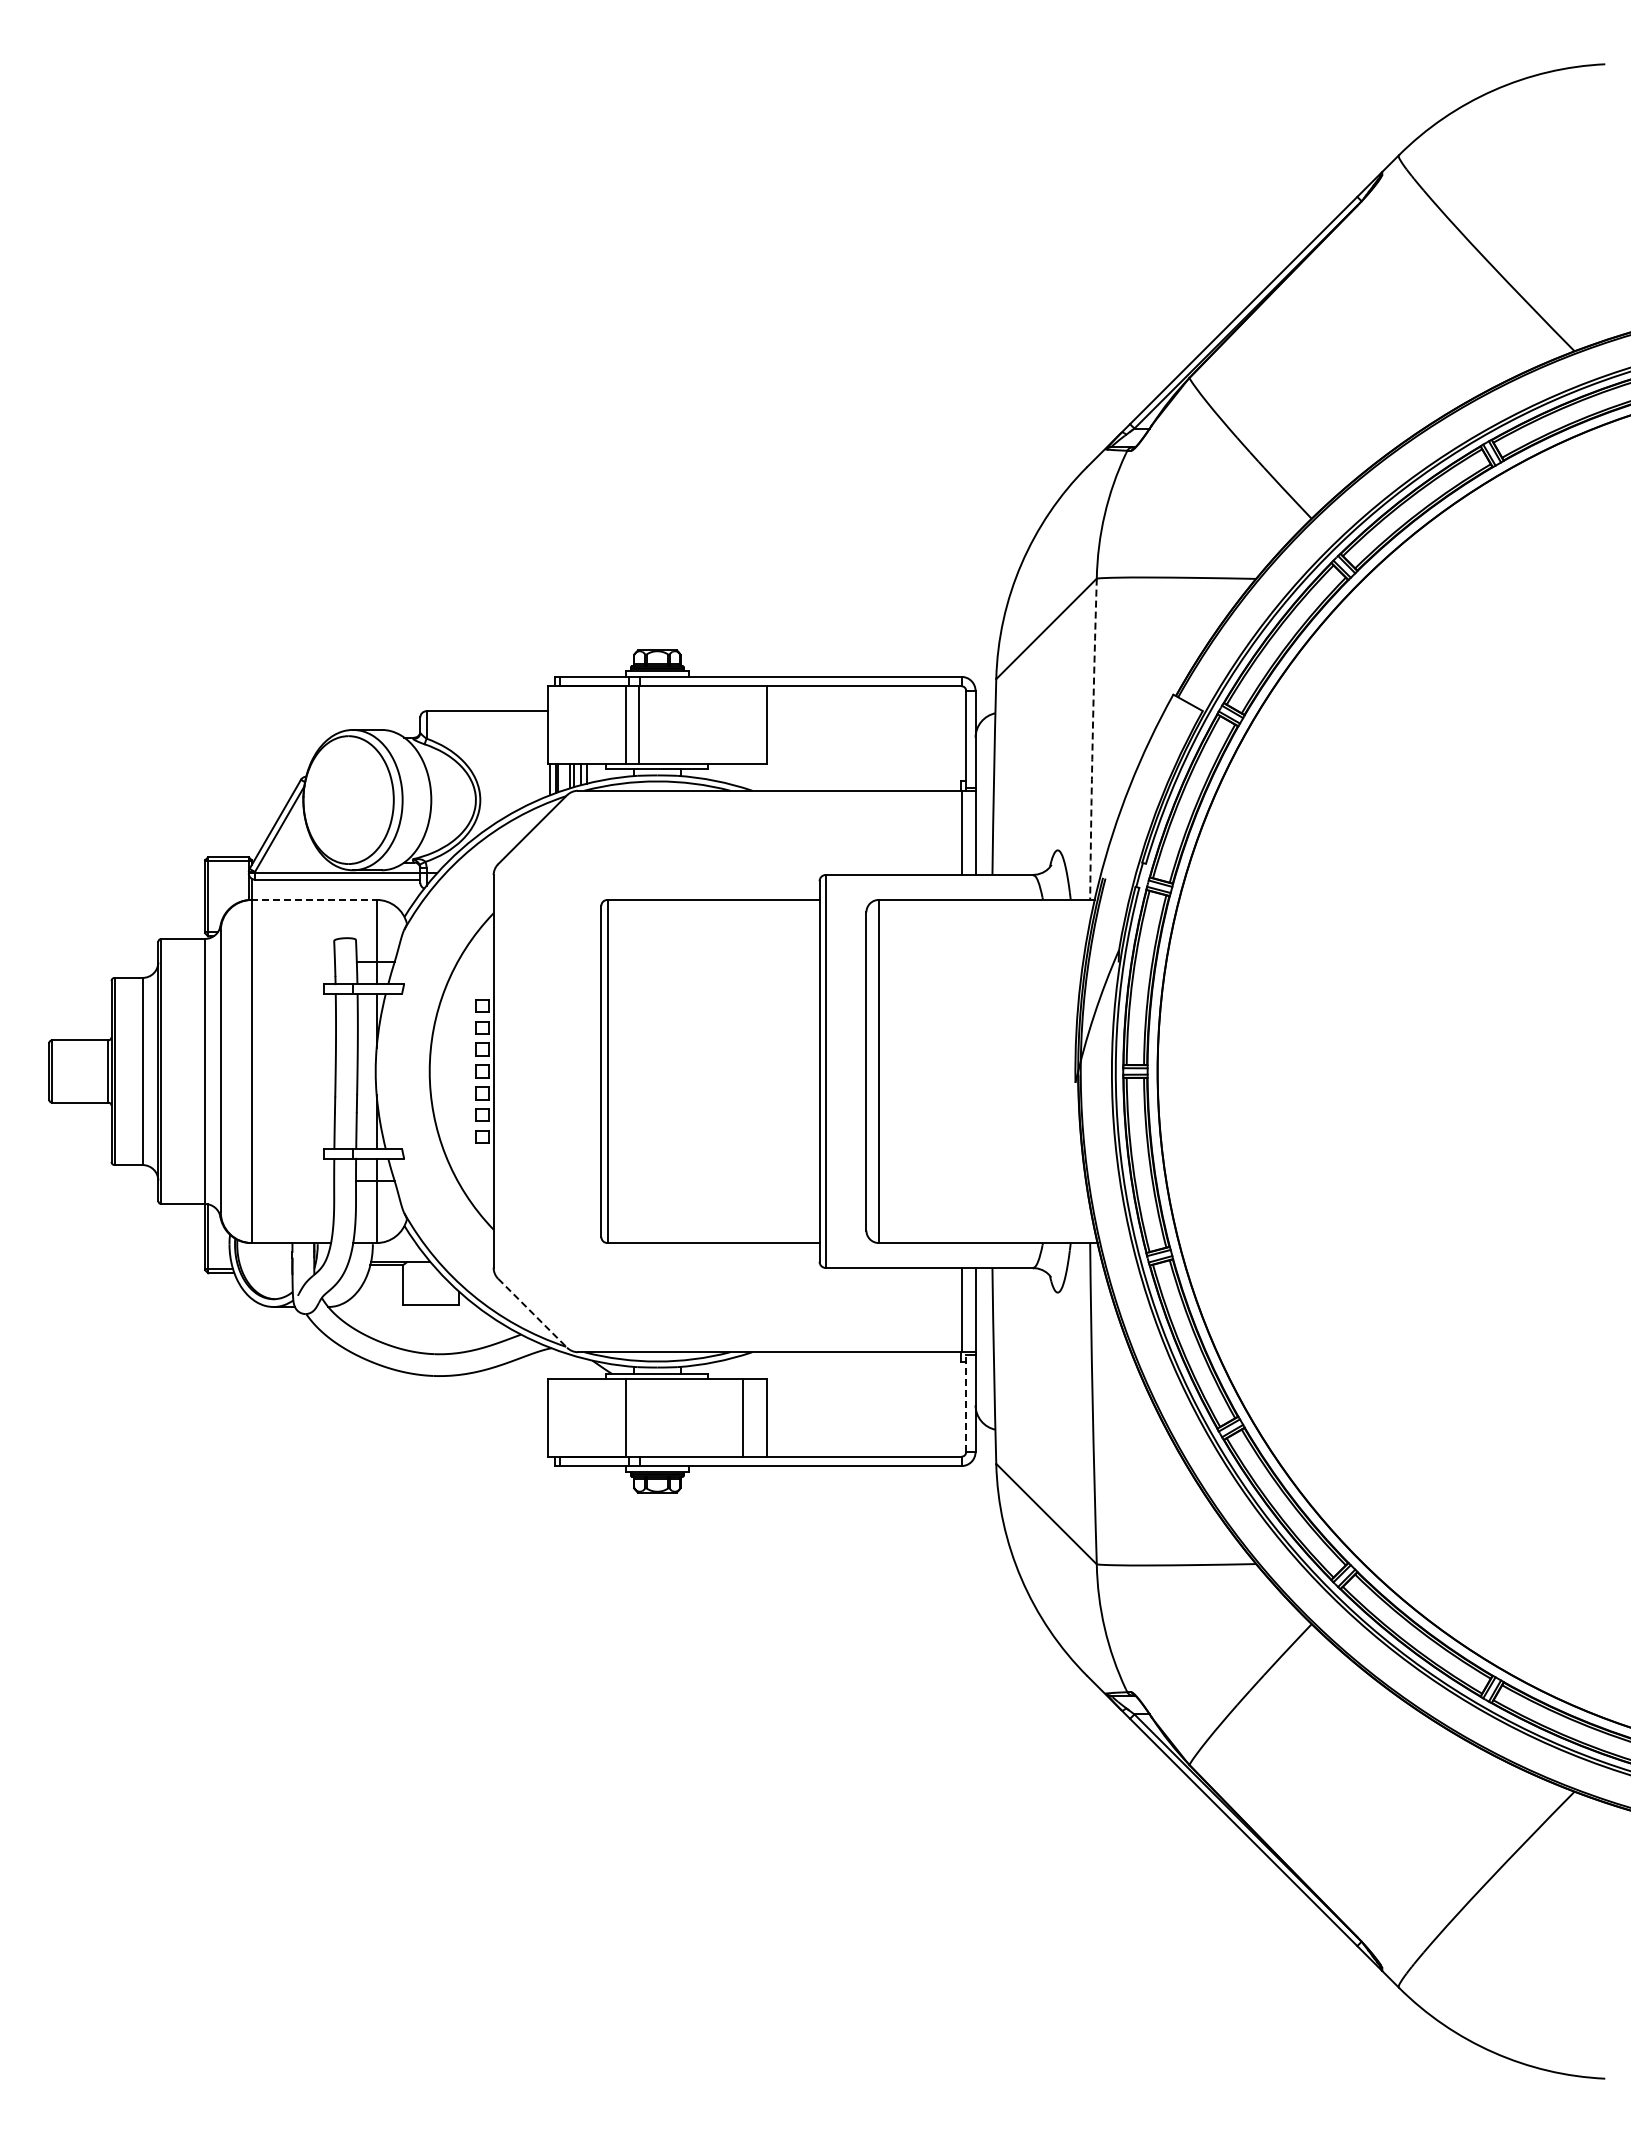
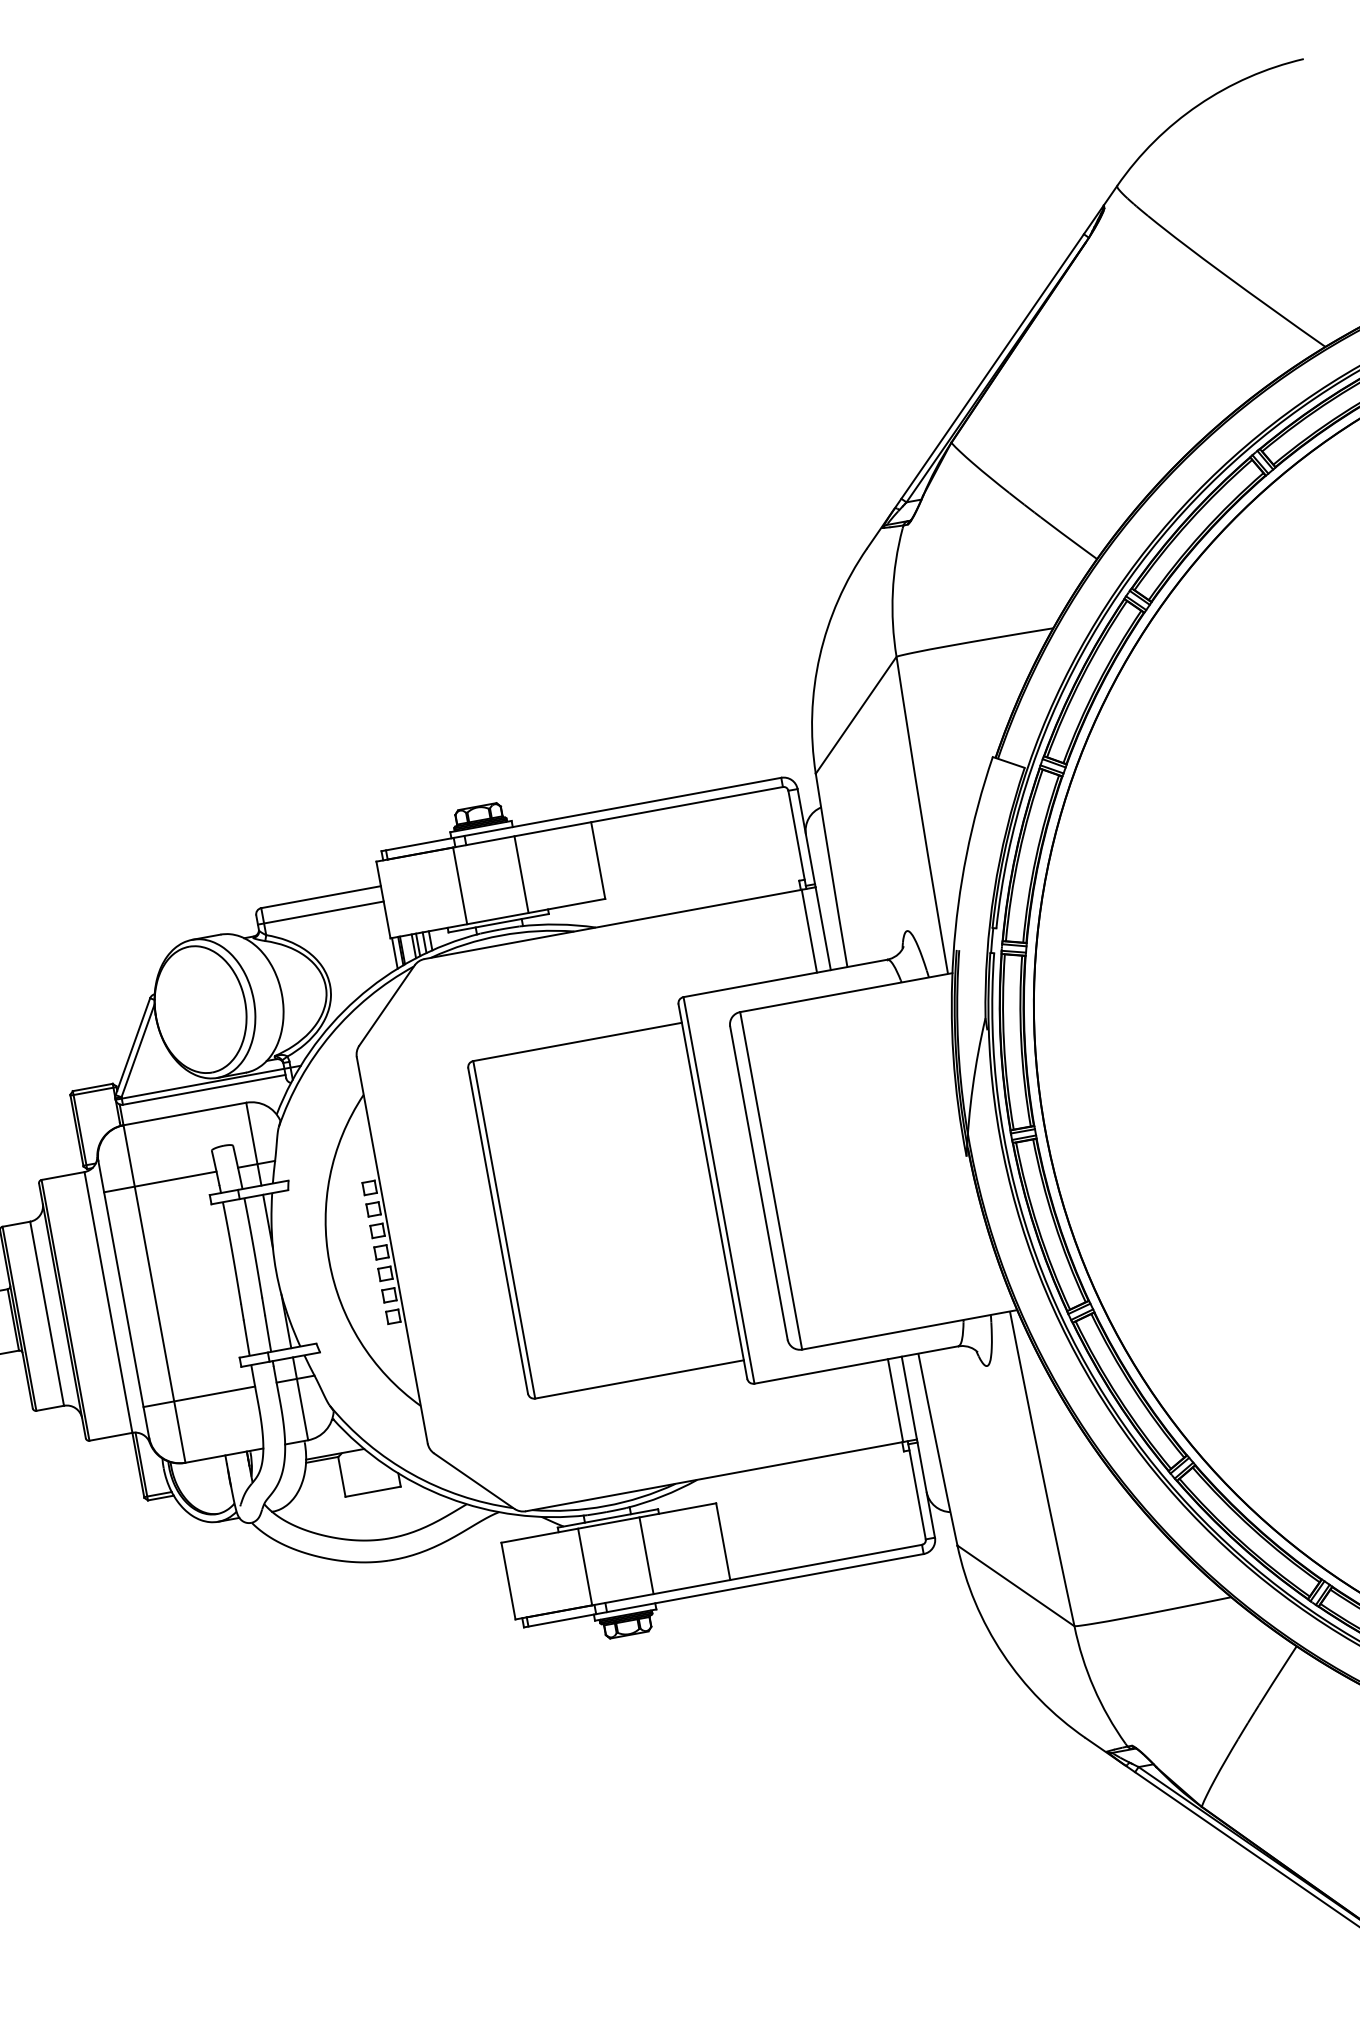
line: (638, 725) -> (521, 874), moved
line: (484, 726) -> (321, 912), added
arc: (1092, 739) -> (921, 815), dashed -> solid
line: (313, 899) -> (184, 1113), dashed -> solid
line: (277, 962) -> (160, 1182), added
line: (277, 1180) -> (199, 1396), added
line: (532, 1313) -> (474, 1481), dashed -> solid
line: (966, 1402) -> (917, 1490), dashed -> solid
line: (742, 1417) -> (646, 1555), moved

